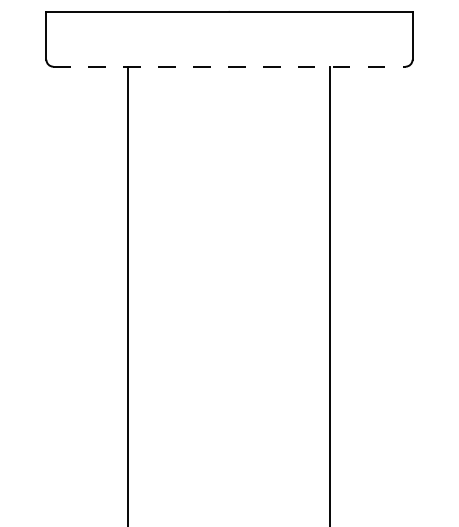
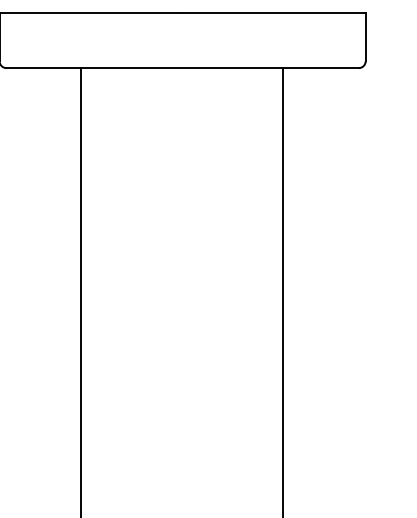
line: (229, 66) -> (182, 67), dashed -> solid

